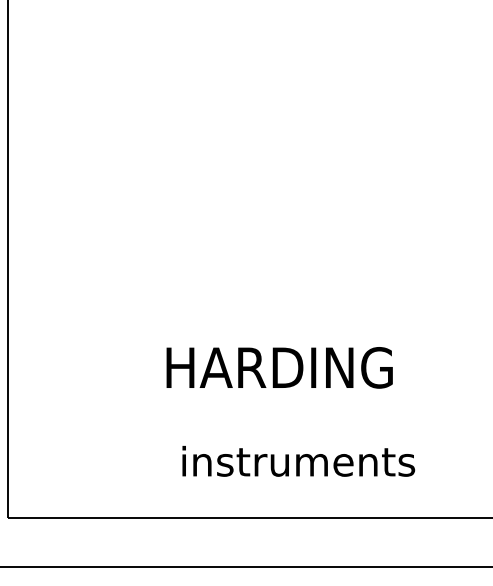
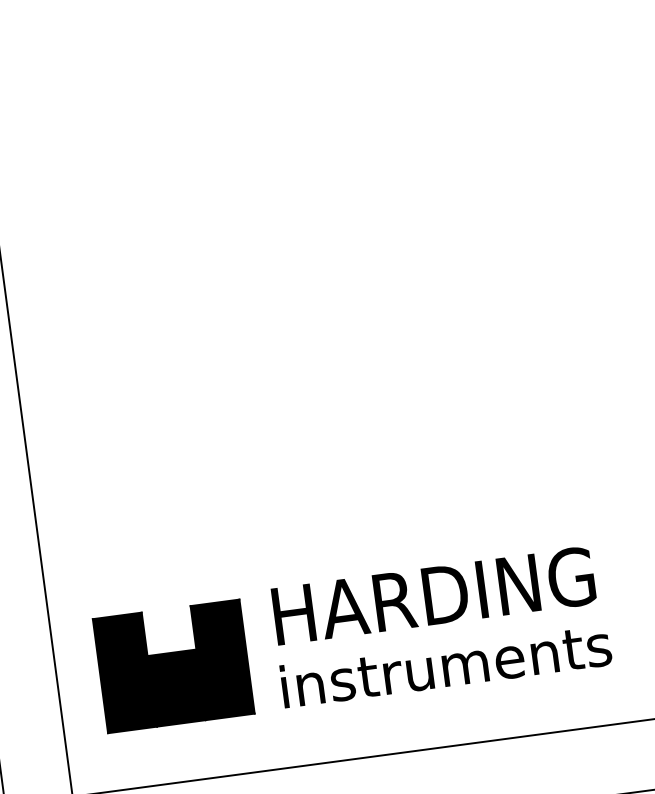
text: (279, 367) -> (433, 595), moved
part: (90, 436) -> (173, 666), added
text: (298, 461) -> (445, 665), moved

